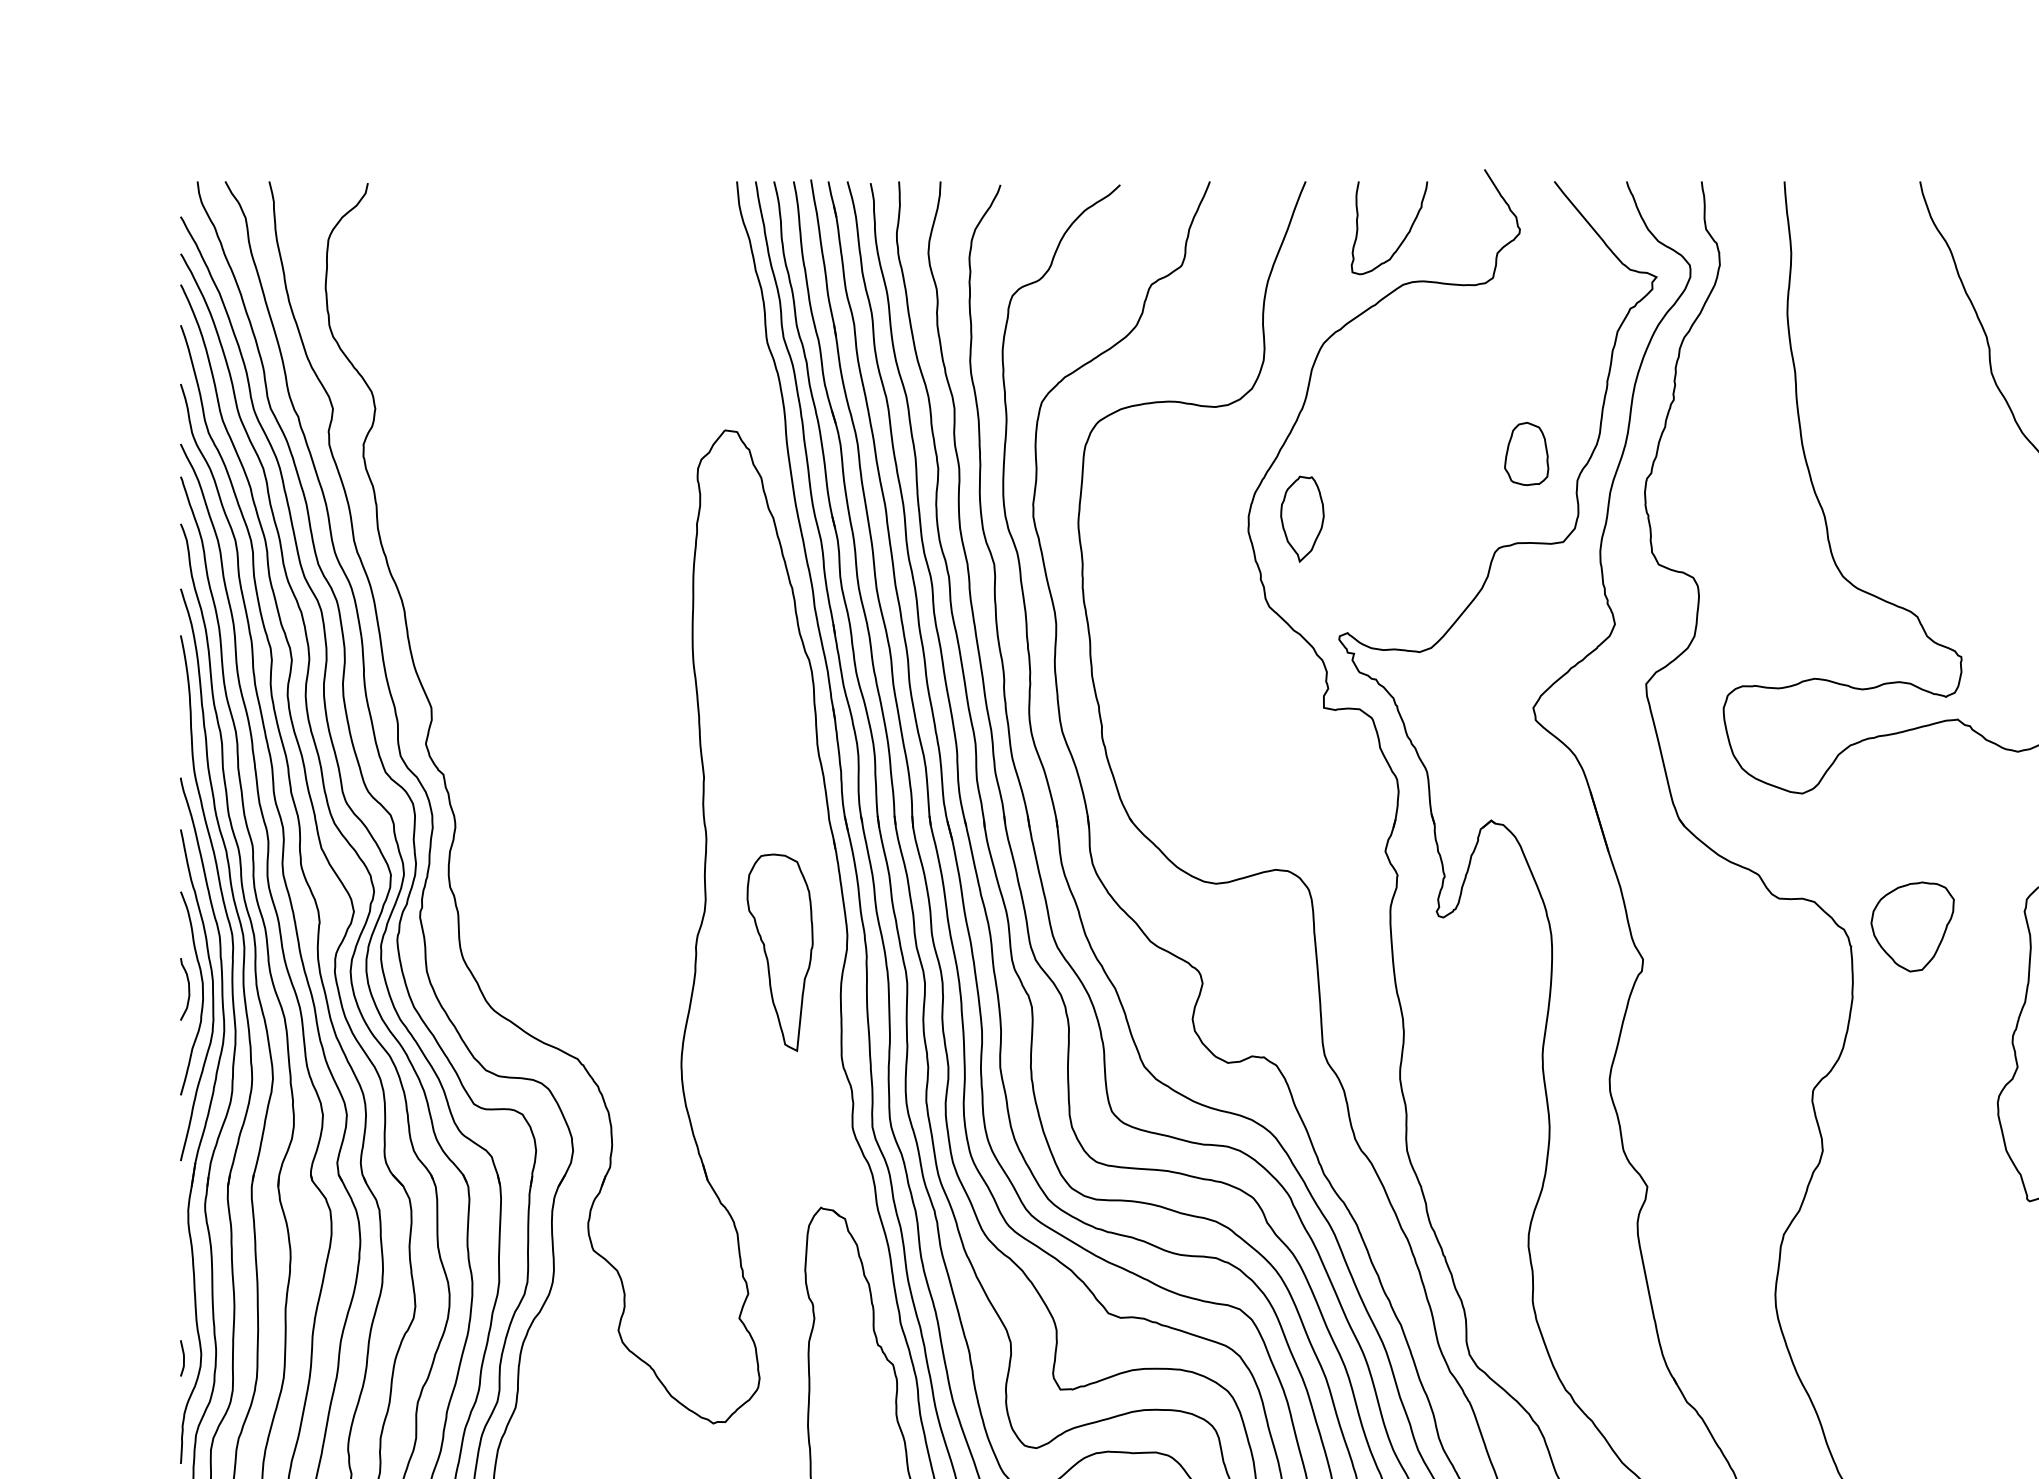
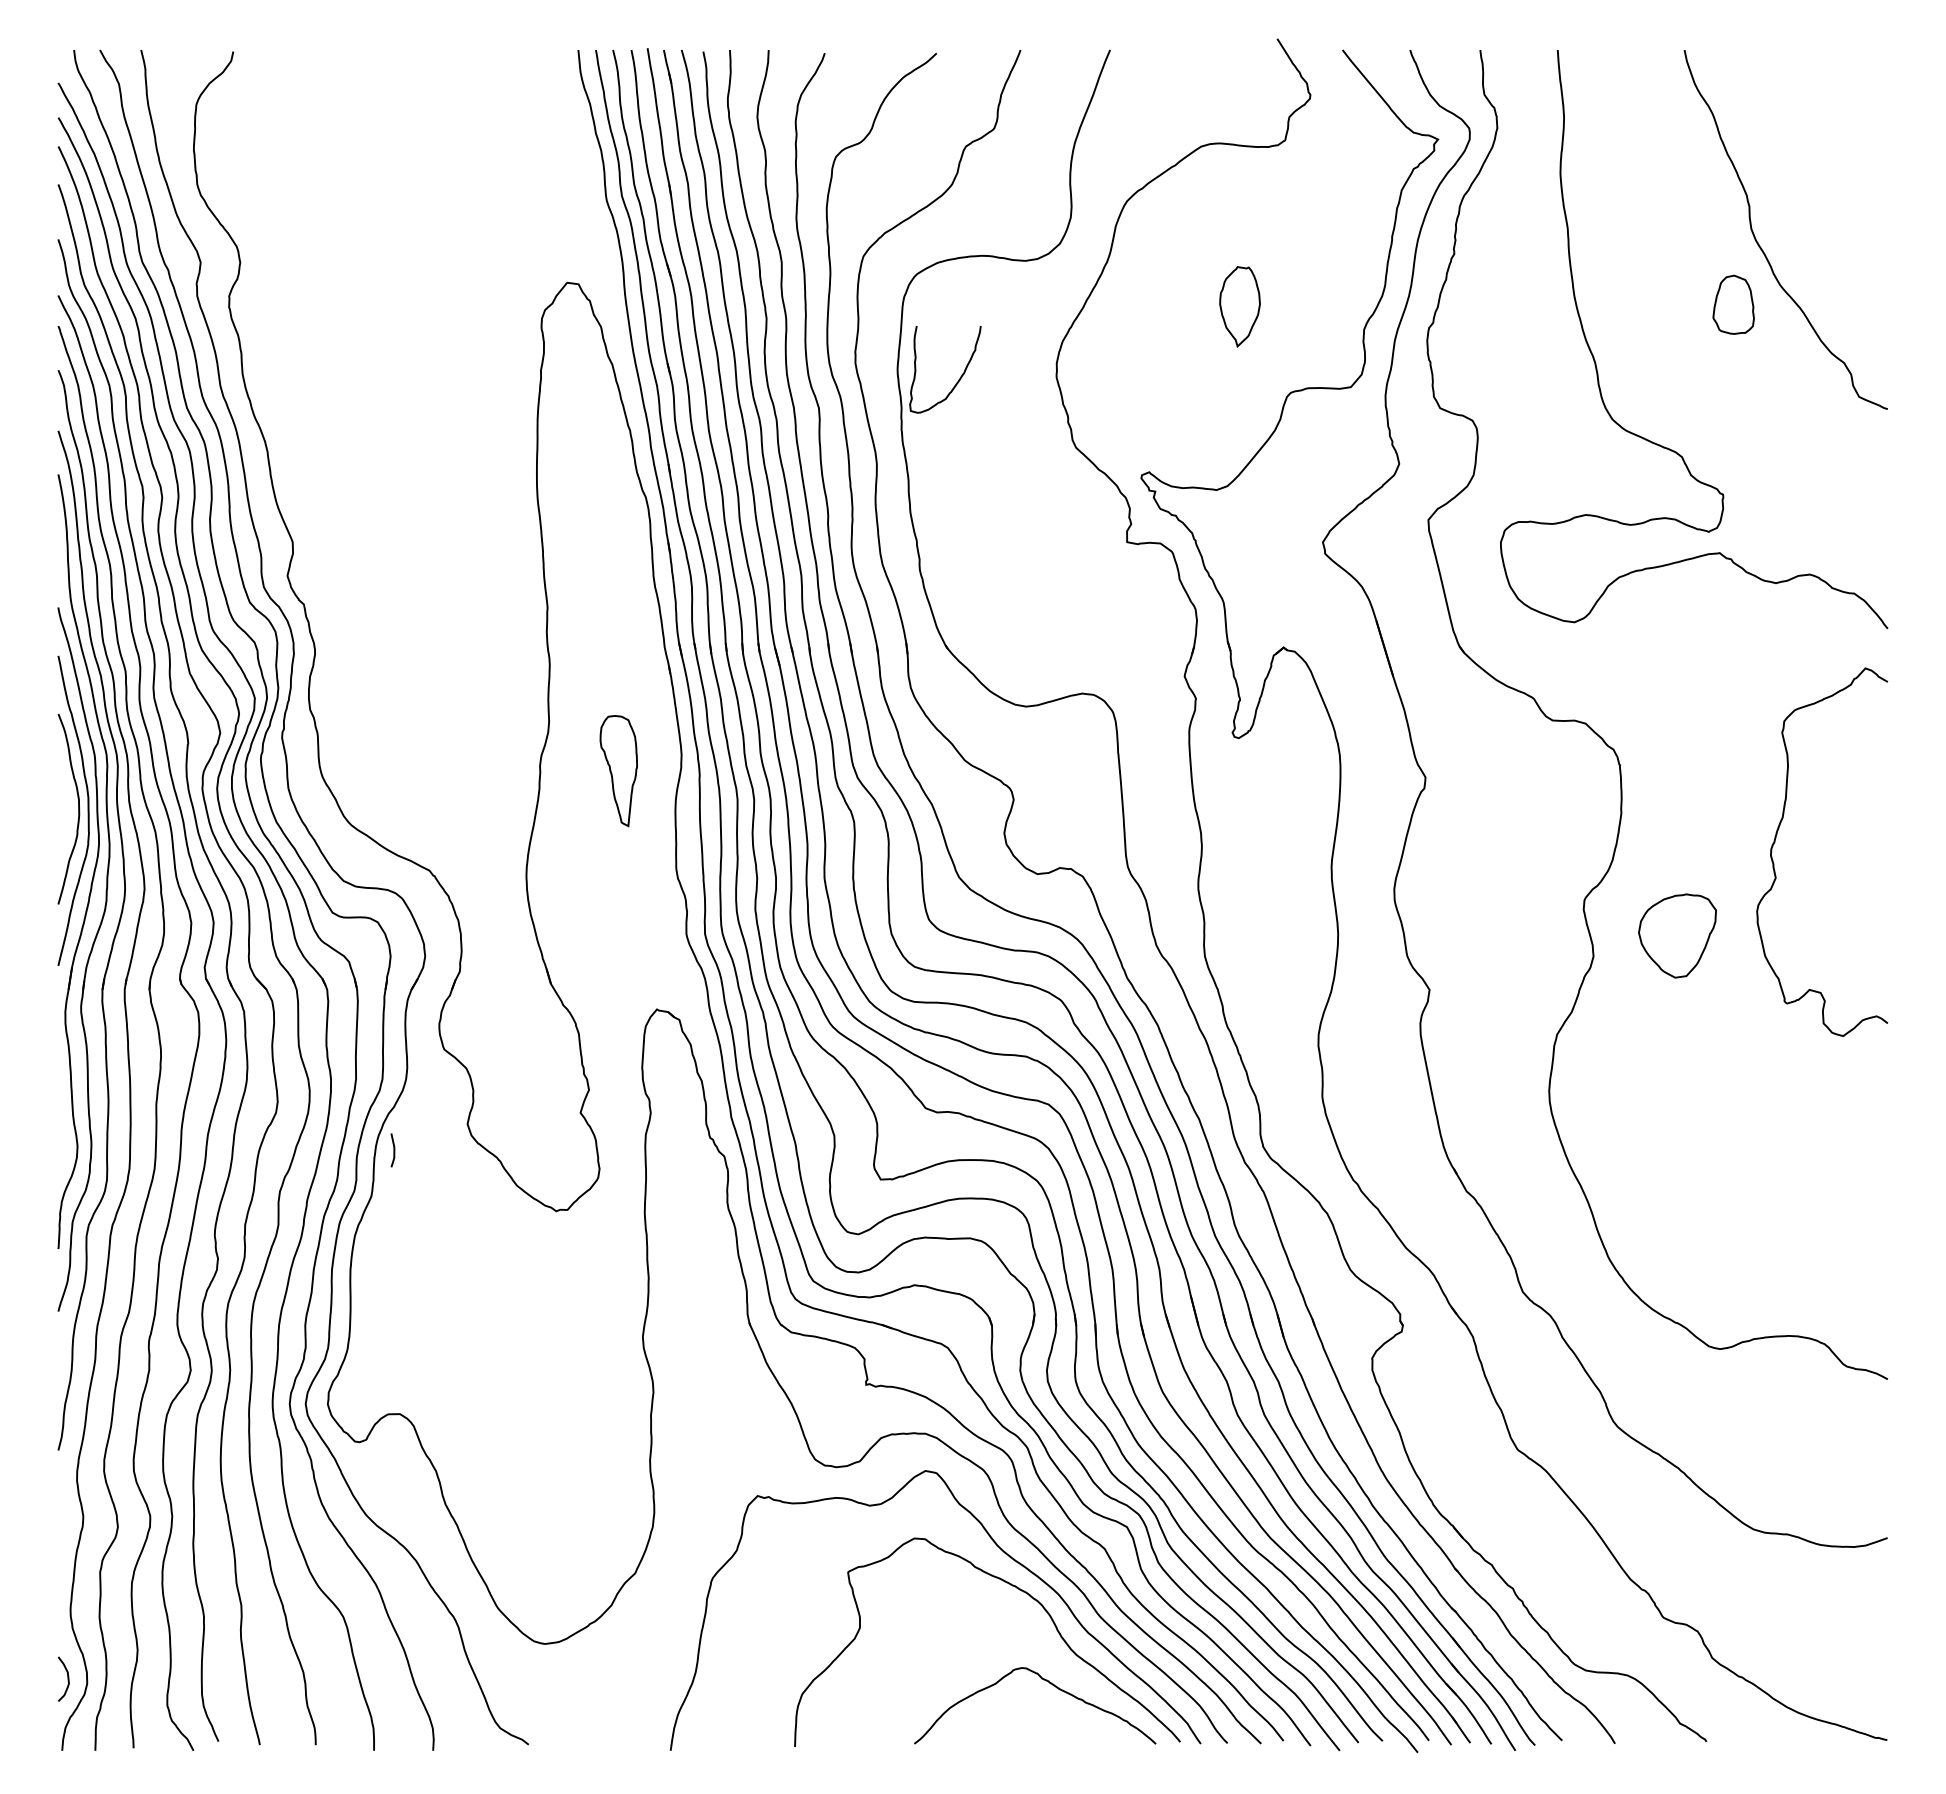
curve: (1403, 238) -> (958, 379), moved
part: (1526, 453) -> (1733, 304), moved
part: (1301, 518) -> (1239, 306), moved
part: (1912, 926) -> (1677, 935), moved
part: (779, 952) -> (618, 770), size x0.6
curve: (188, 989) -> (65, 805), removed
curve: (183, 1358) -> (393, 1150), moved

